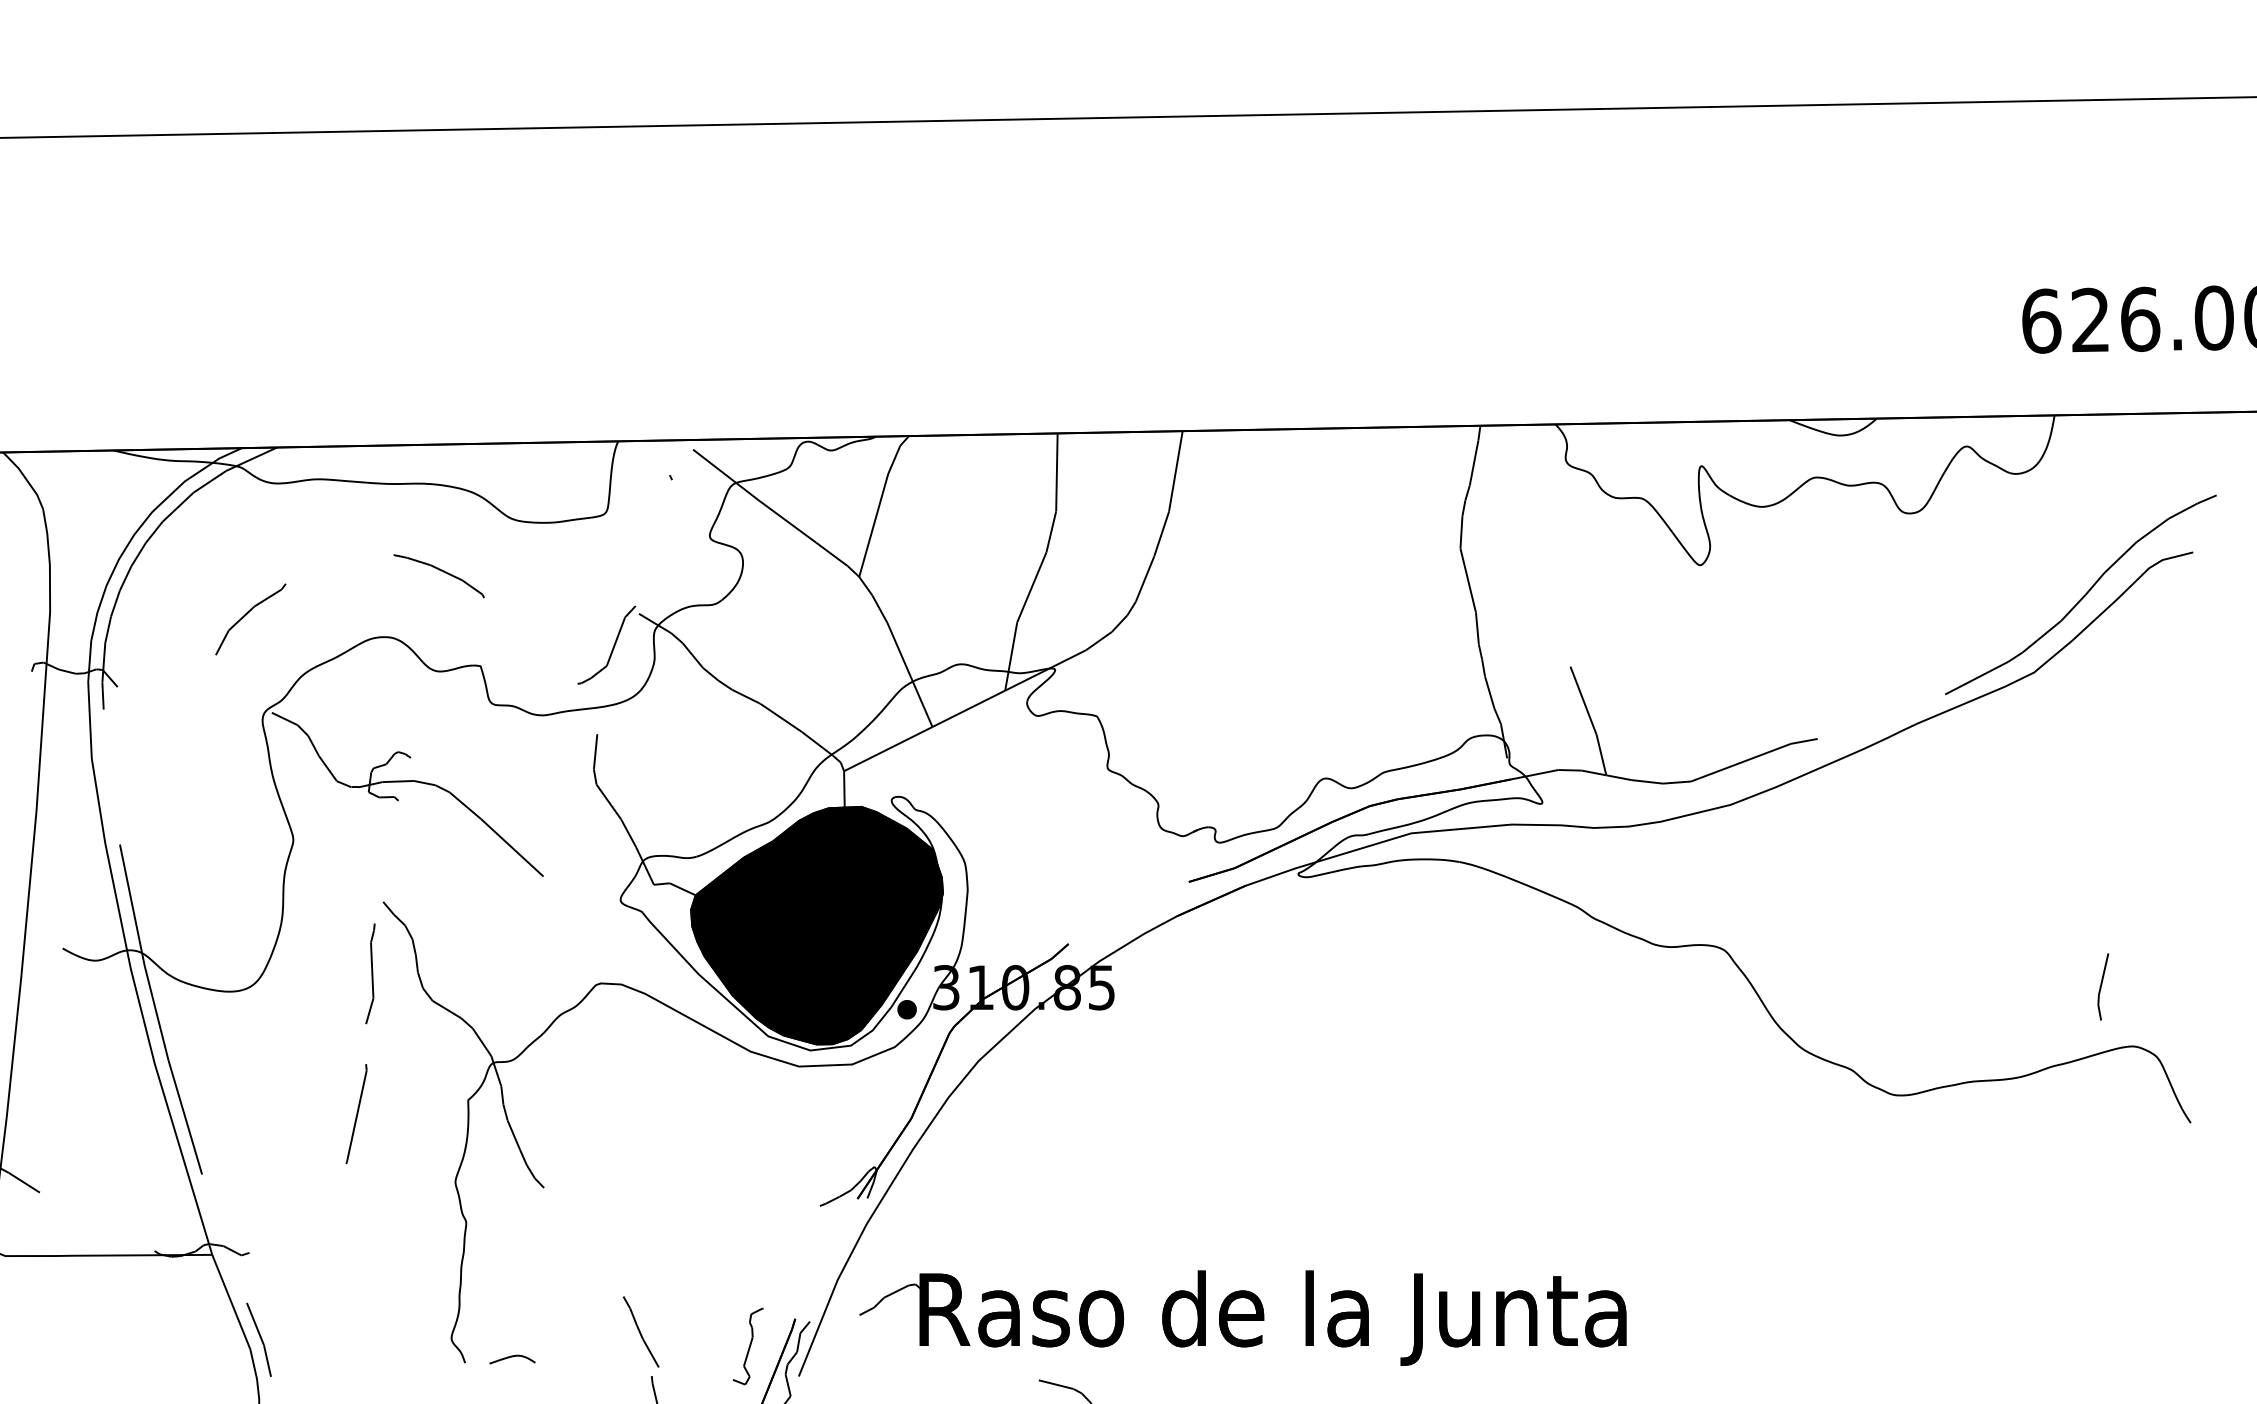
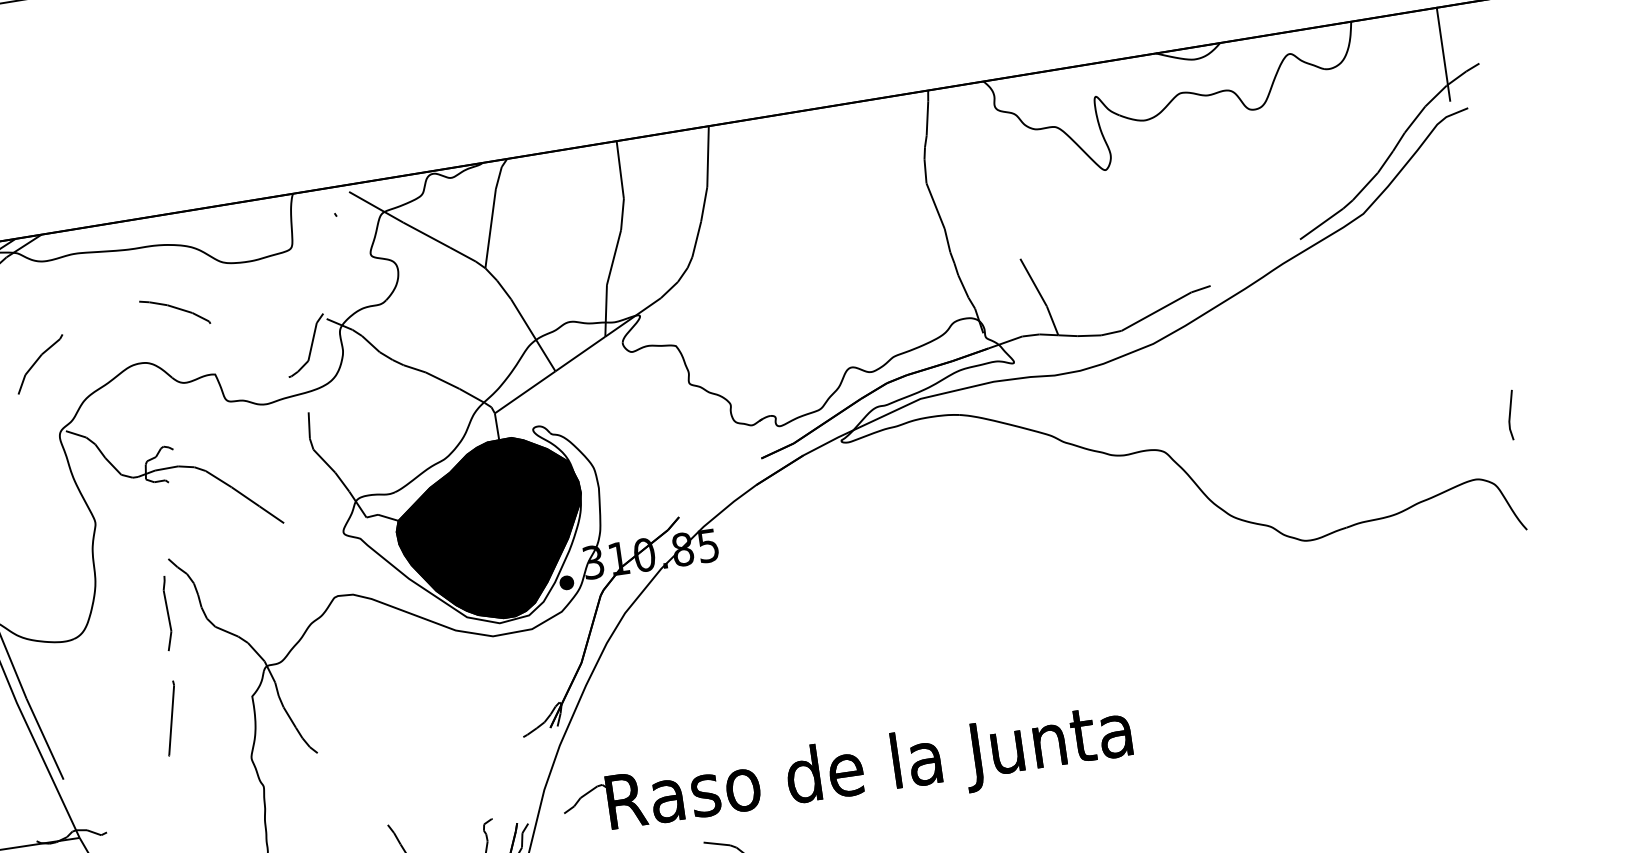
line: (2170, 476) -> (1443, 54), added
line: (2101, 986) -> (1510, 415), moved

